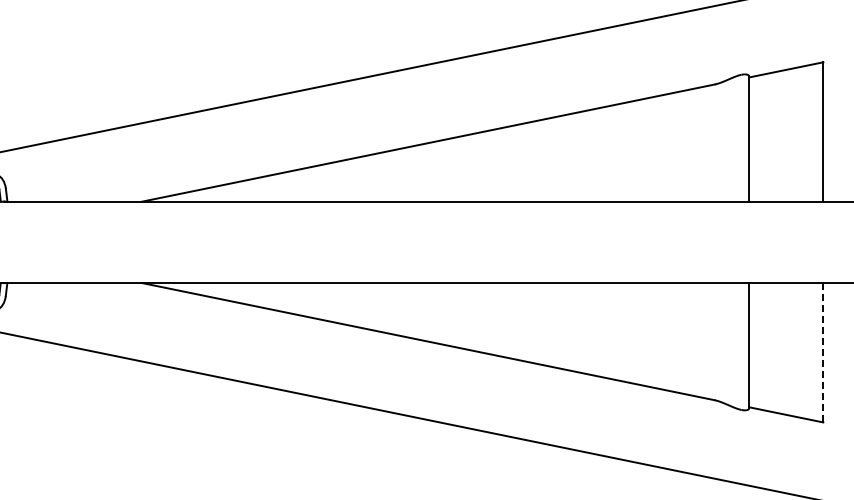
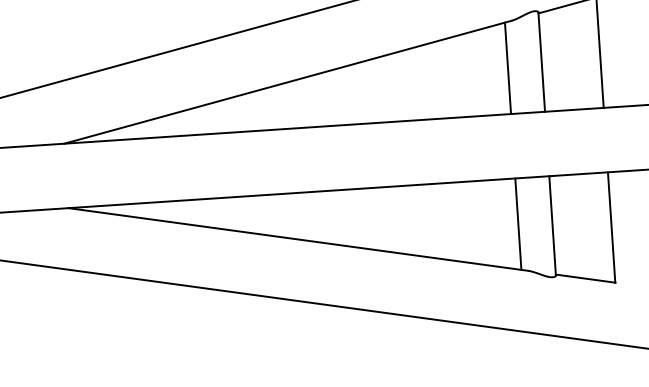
line: (706, 143) -> (508, 67), added
line: (706, 340) -> (518, 223), added
line: (823, 352) -> (611, 227), dashed -> solid

